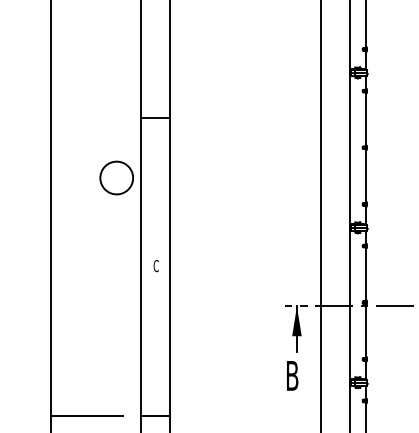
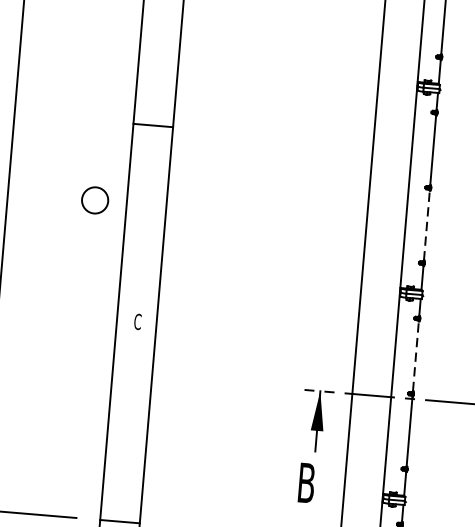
line: (366, 175) -> (427, 224), solid -> dashed
circle: (116, 177) -> (94, 199), size x0.6
line: (366, 273) -> (416, 355), solid -> dashed

